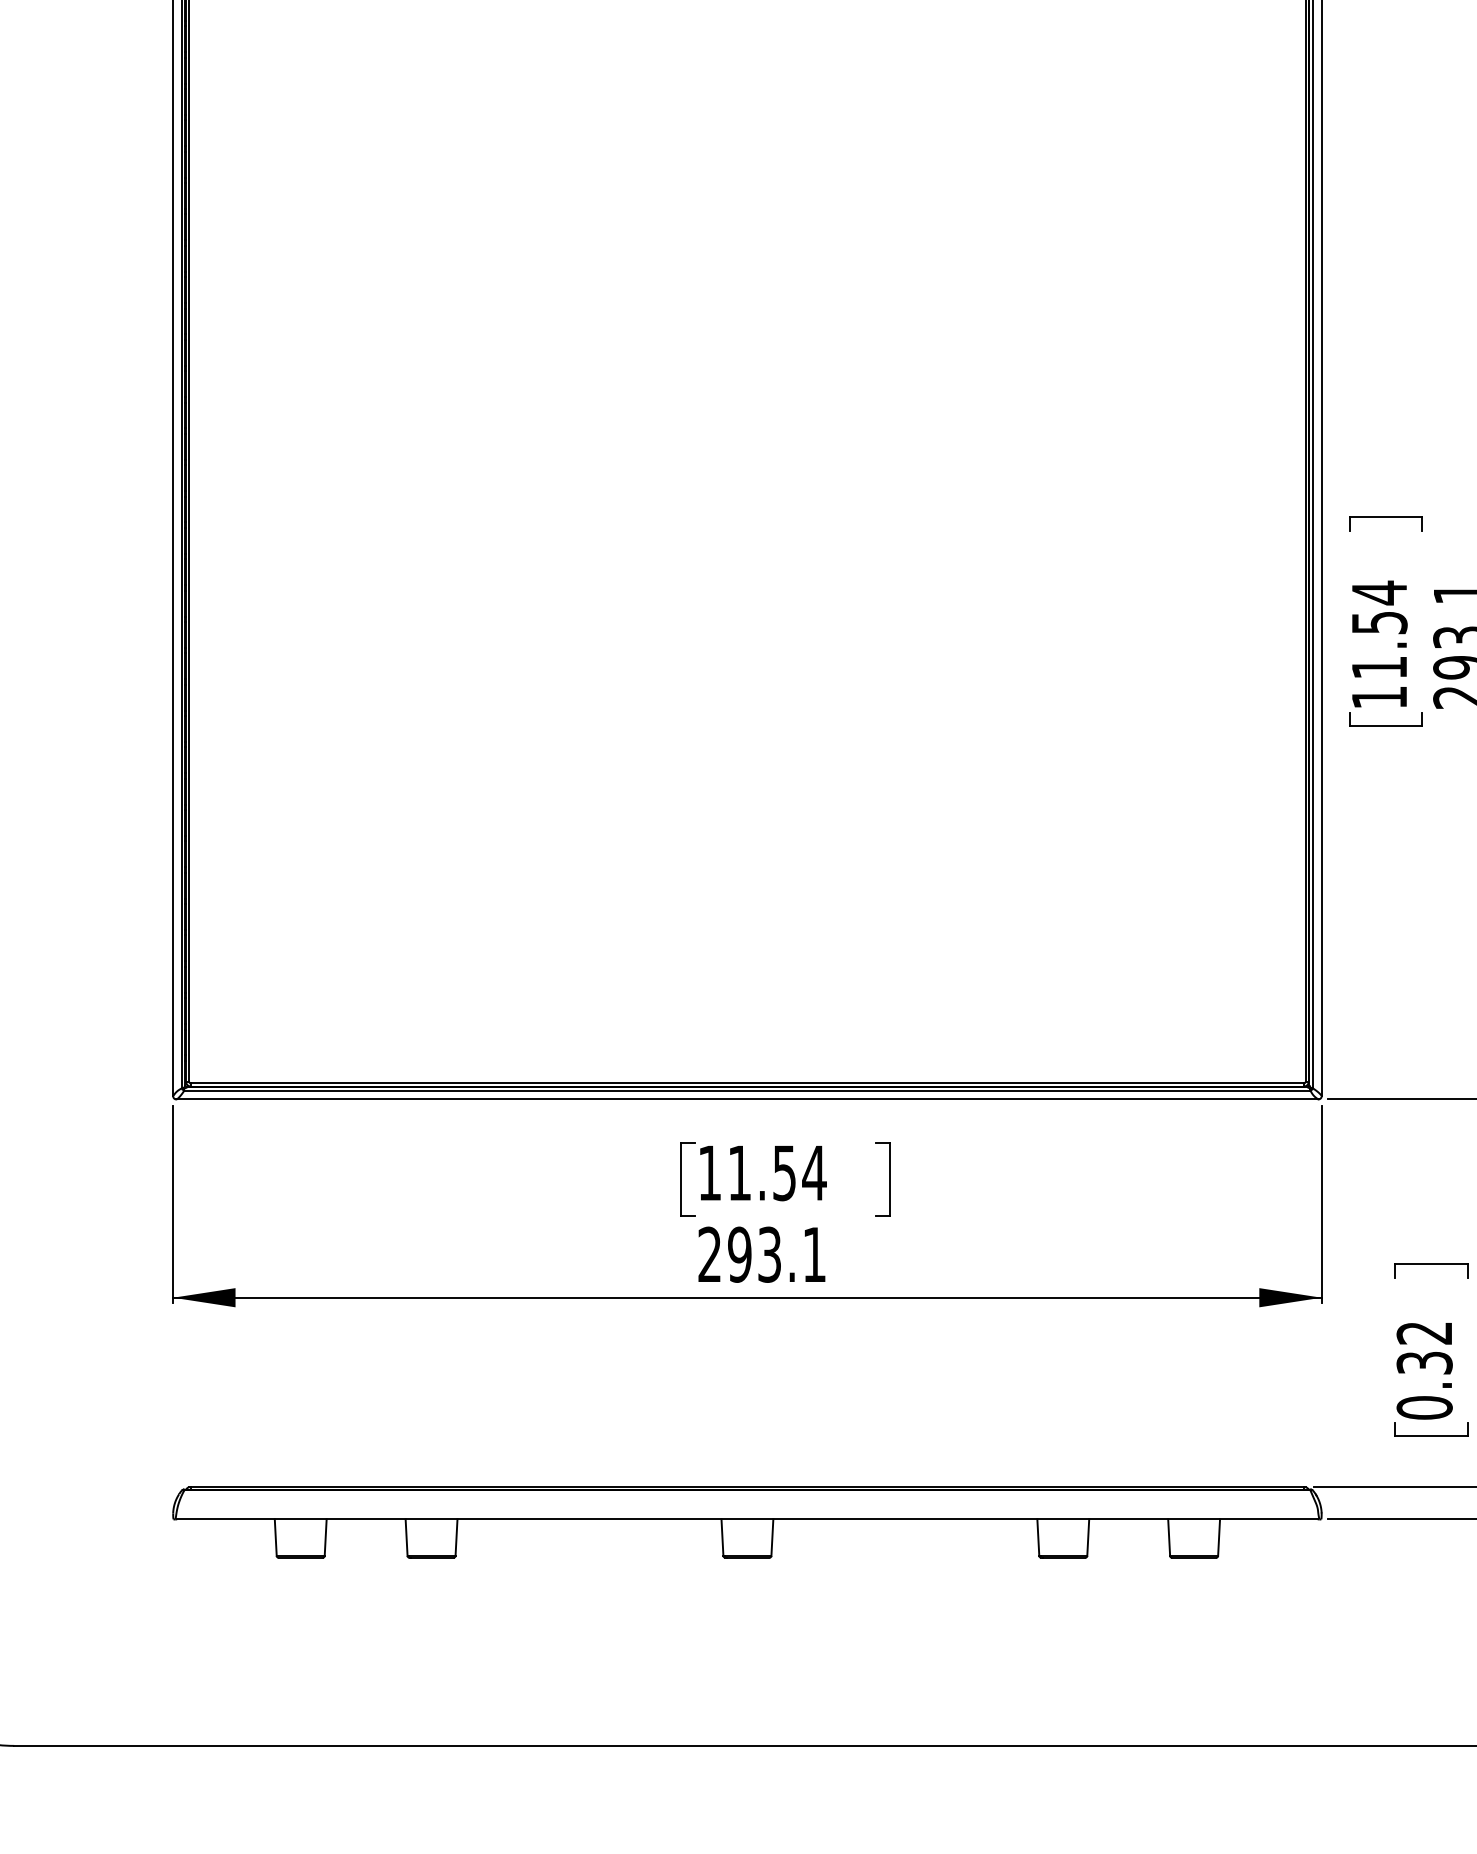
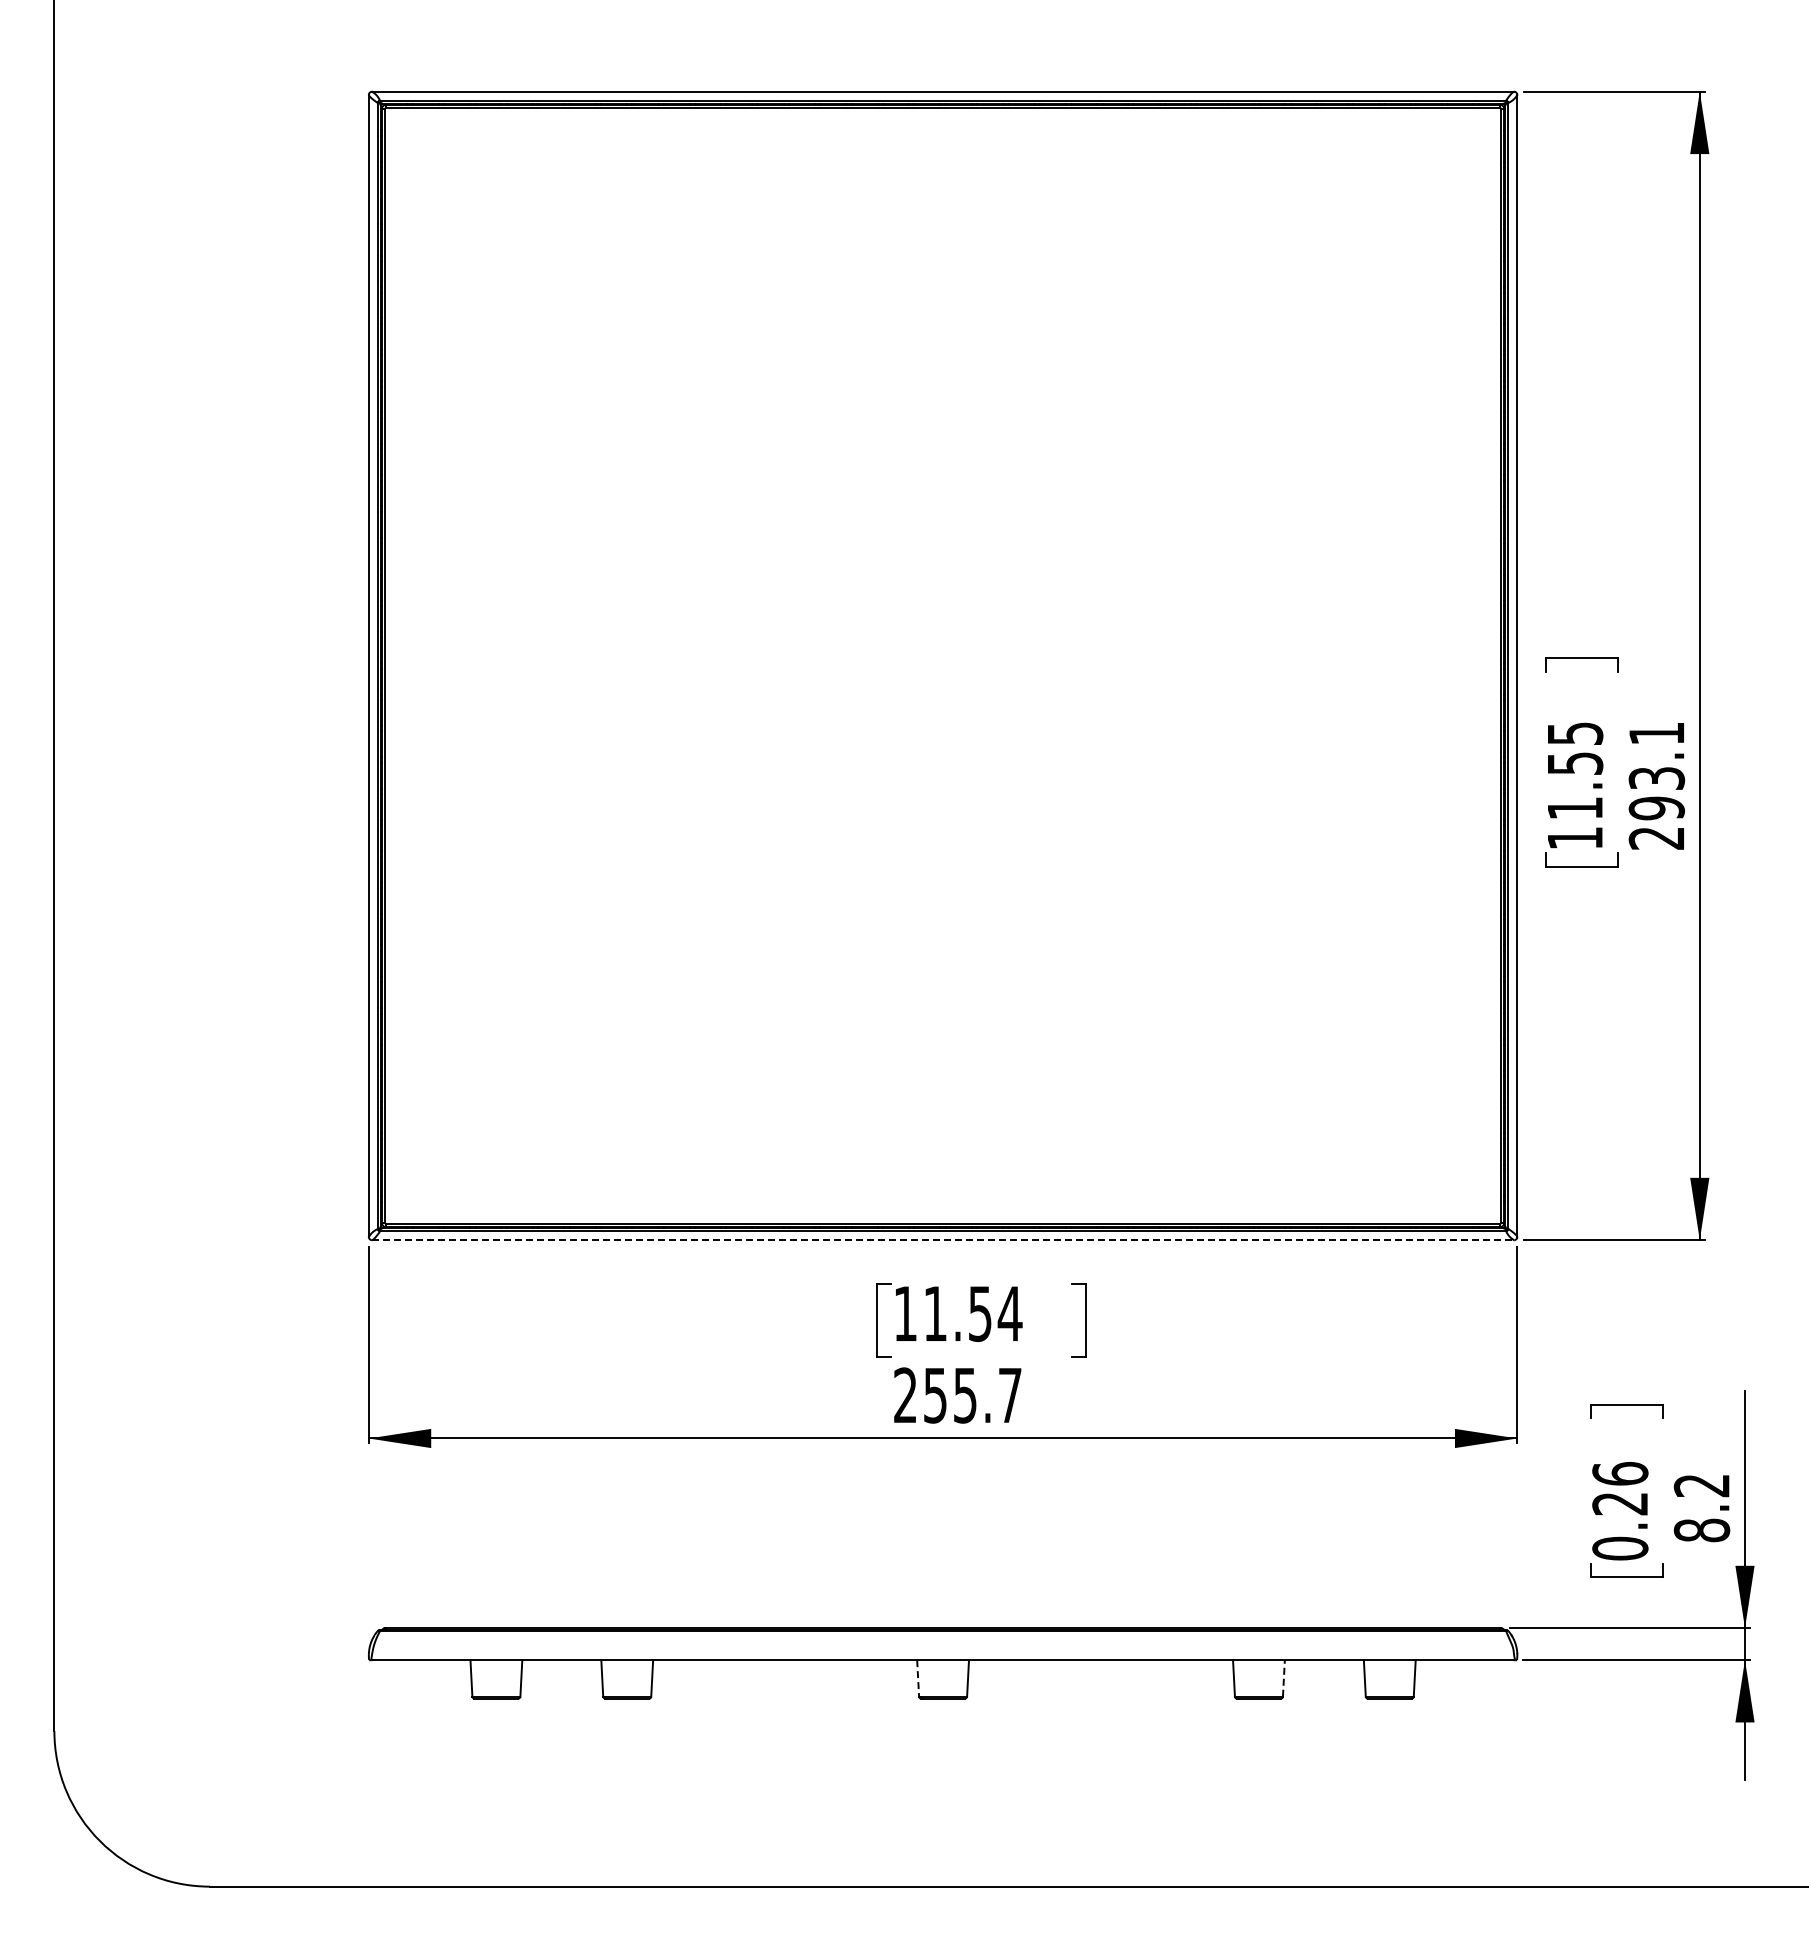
text: (1379, 592) -> (1575, 733), 11.54 -> 11.55
line: (747, 1099) -> (943, 1240), solid -> dashed
text: (776, 1254) -> (972, 1395), 293.1 -> 255.7
text: (1424, 1347) -> (1620, 1488), 0.32 -> 0.26
line: (1087, 1536) -> (1283, 1677), solid -> dashed
line: (722, 1537) -> (918, 1678), solid -> dashed

